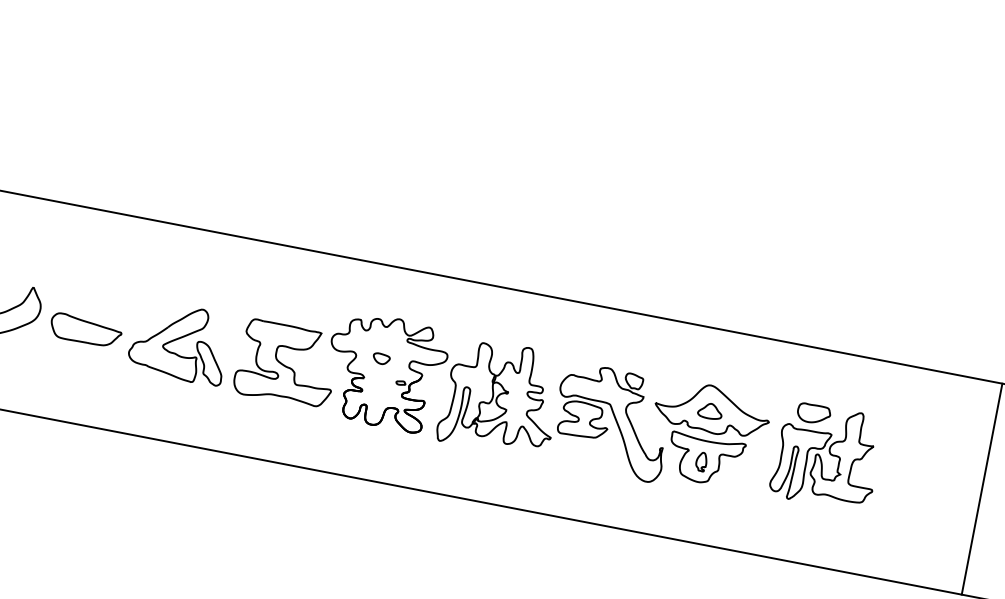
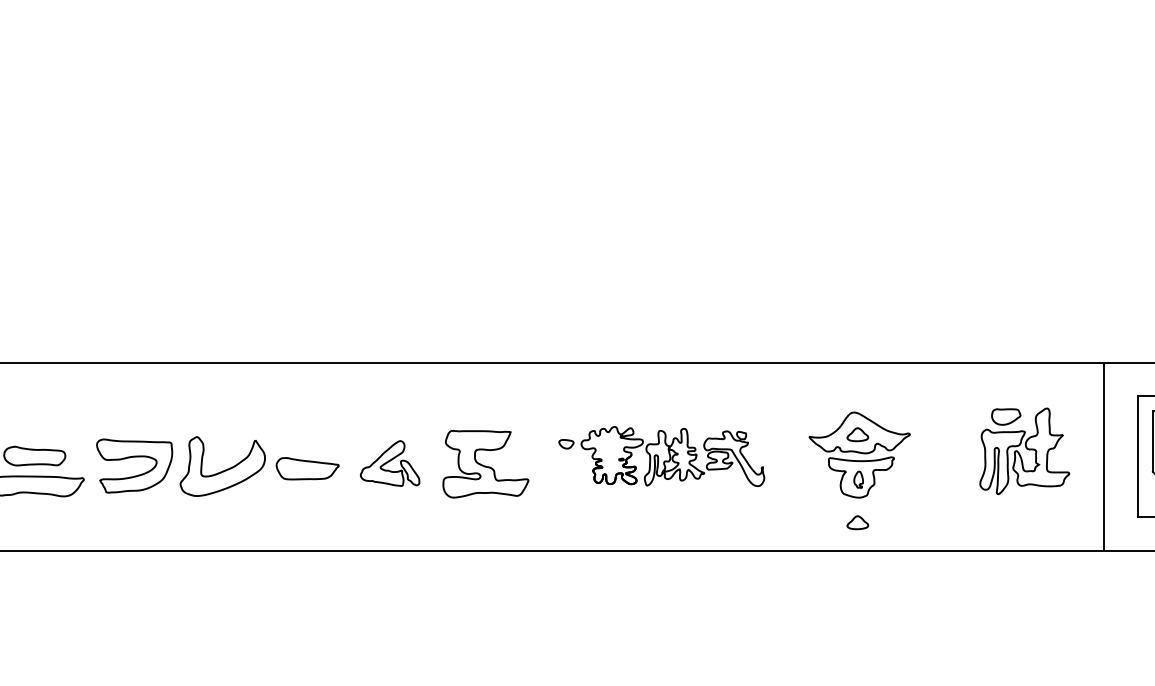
part: (178, 342) -> (389, 463), size x0.7
part: (497, 395) -> (672, 456), size x0.6
part: (826, 456) -> (1024, 451), moved
curve: (688, 505) -> (854, 519), added

